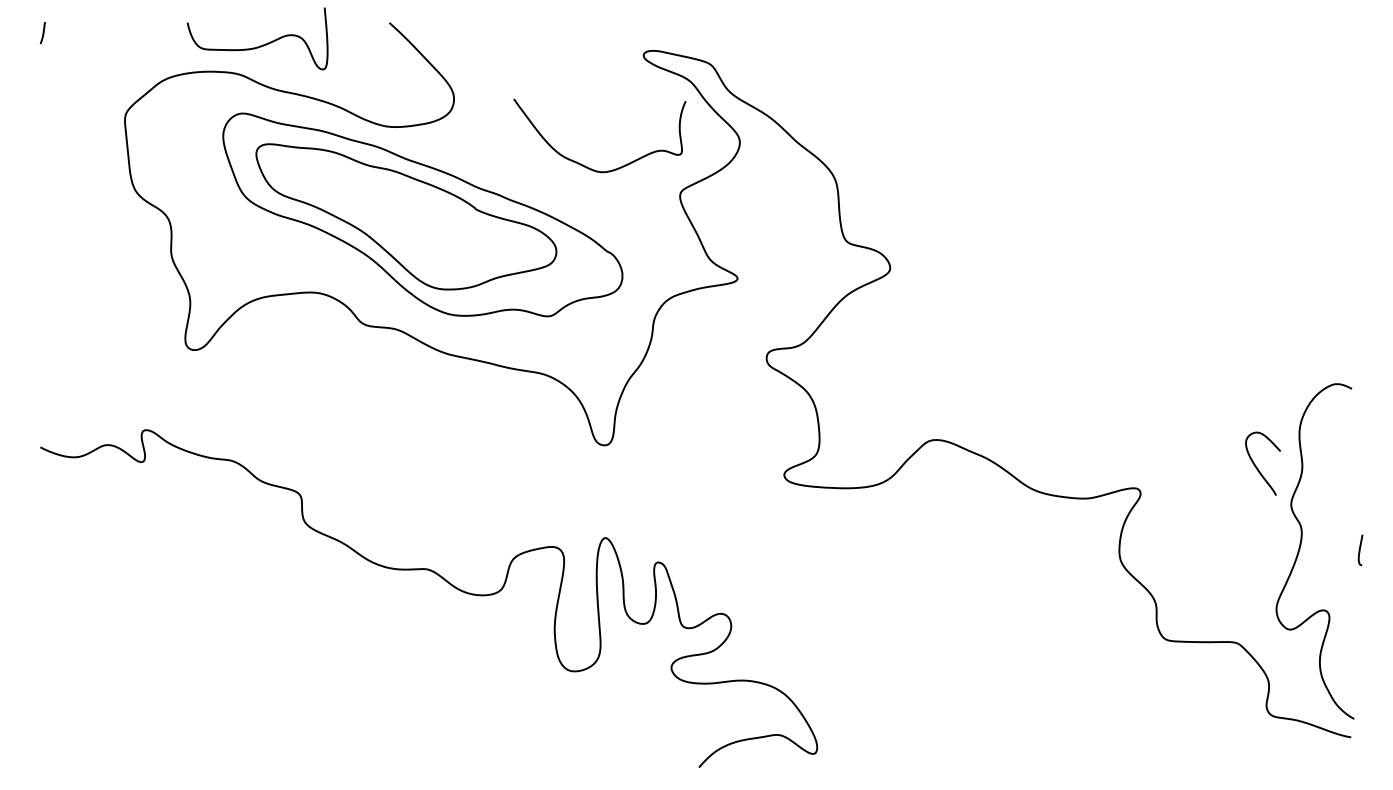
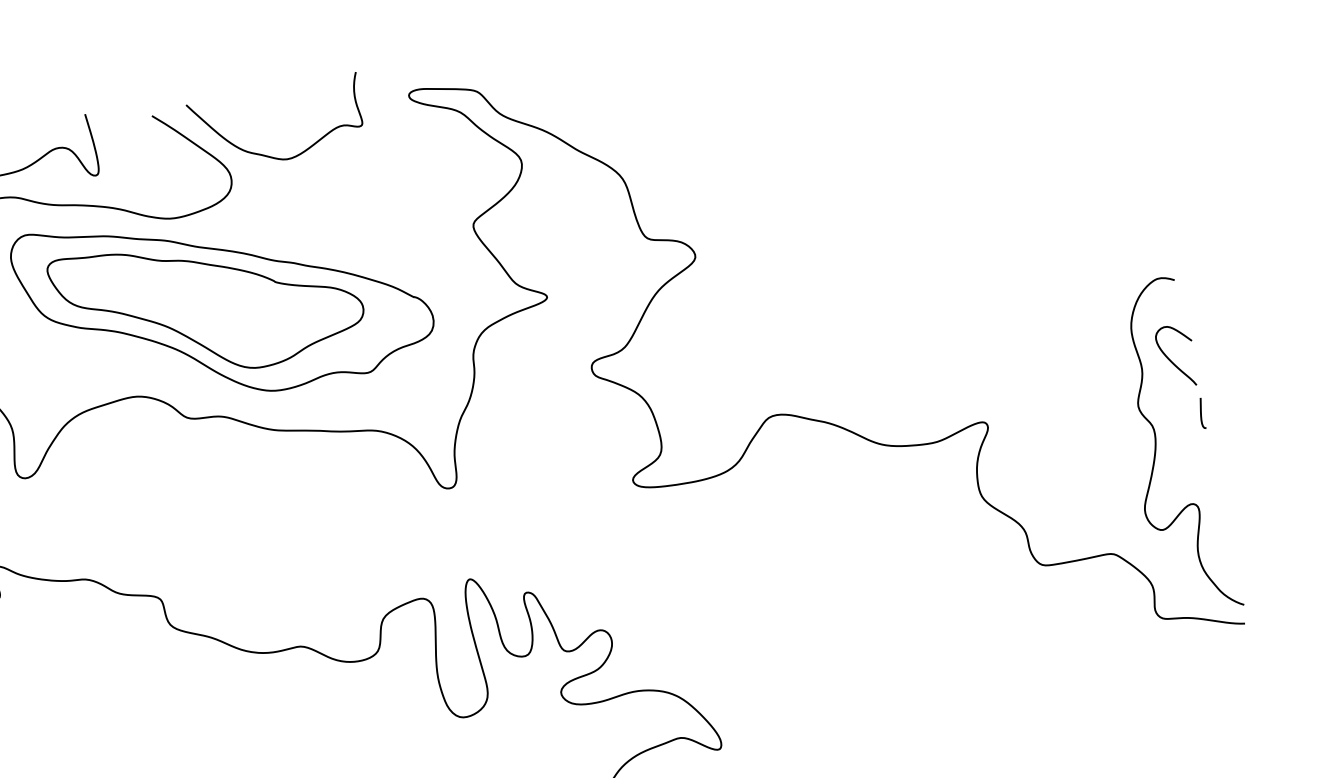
curve: (585, 165) -> (270, 155), moved
curve: (1256, 465) -> (1171, 359), moved
curve: (1360, 550) -> (1201, 413), moved

